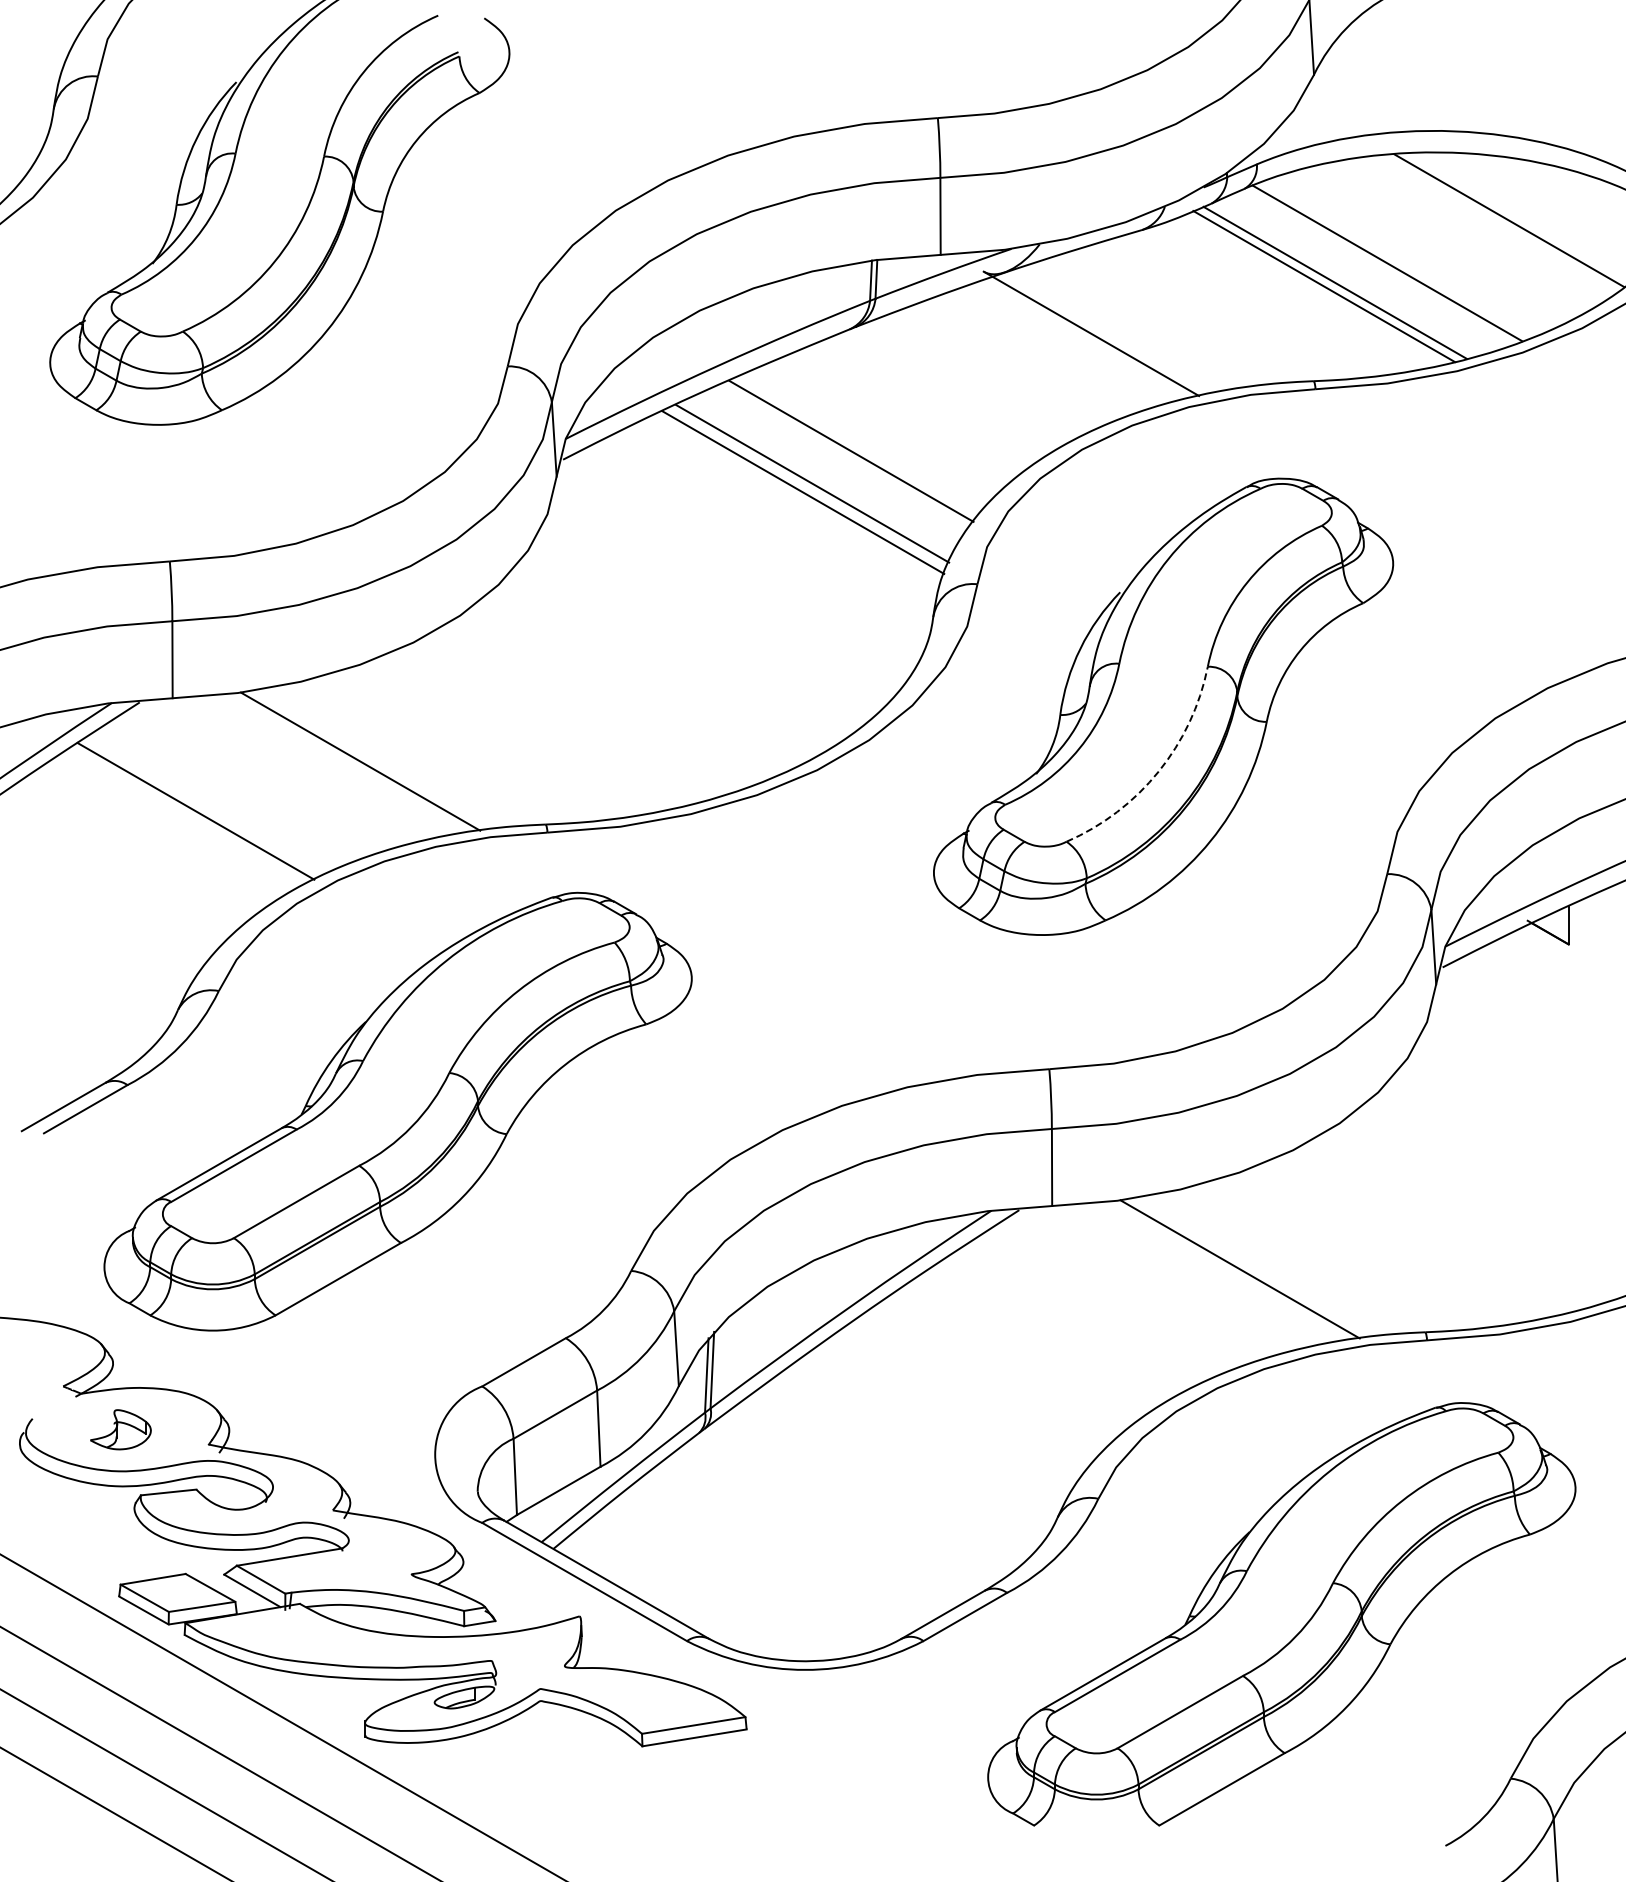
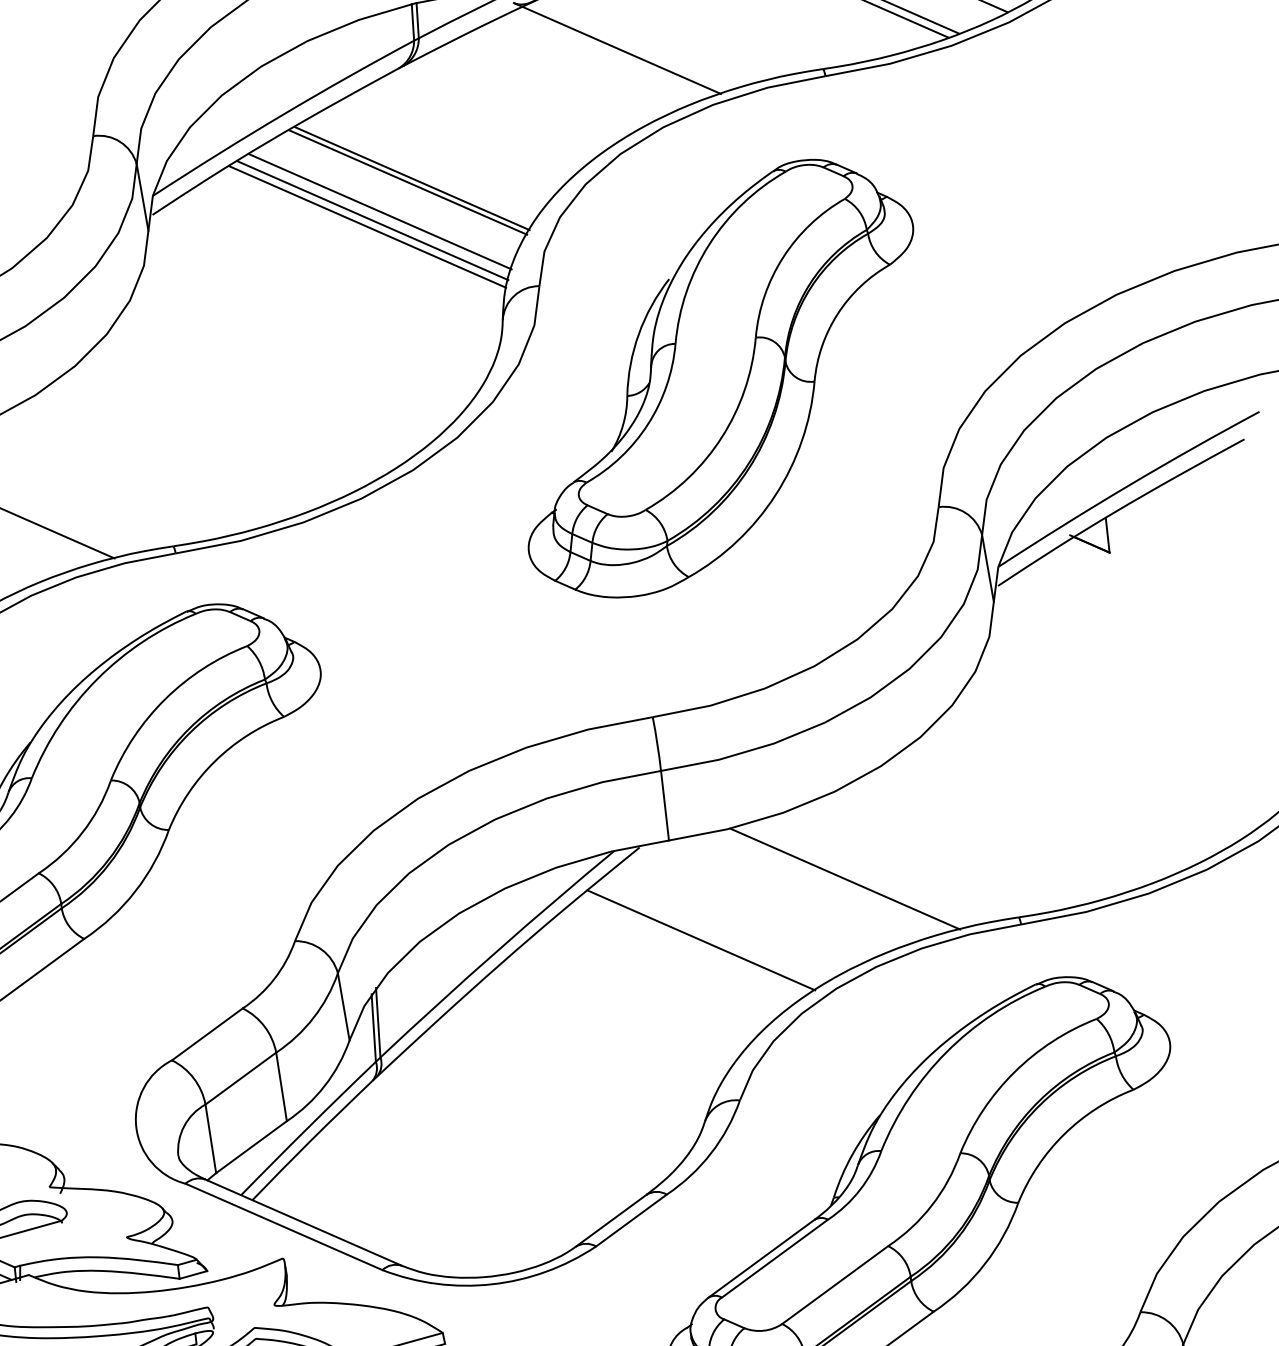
line: (846, 454) -> (408, 181), added
line: (796, 498) -> (367, 226), added
arc: (1158, 771) -> (721, 437), dashed -> solid
line: (1075, 1318) -> (701, 939), added

